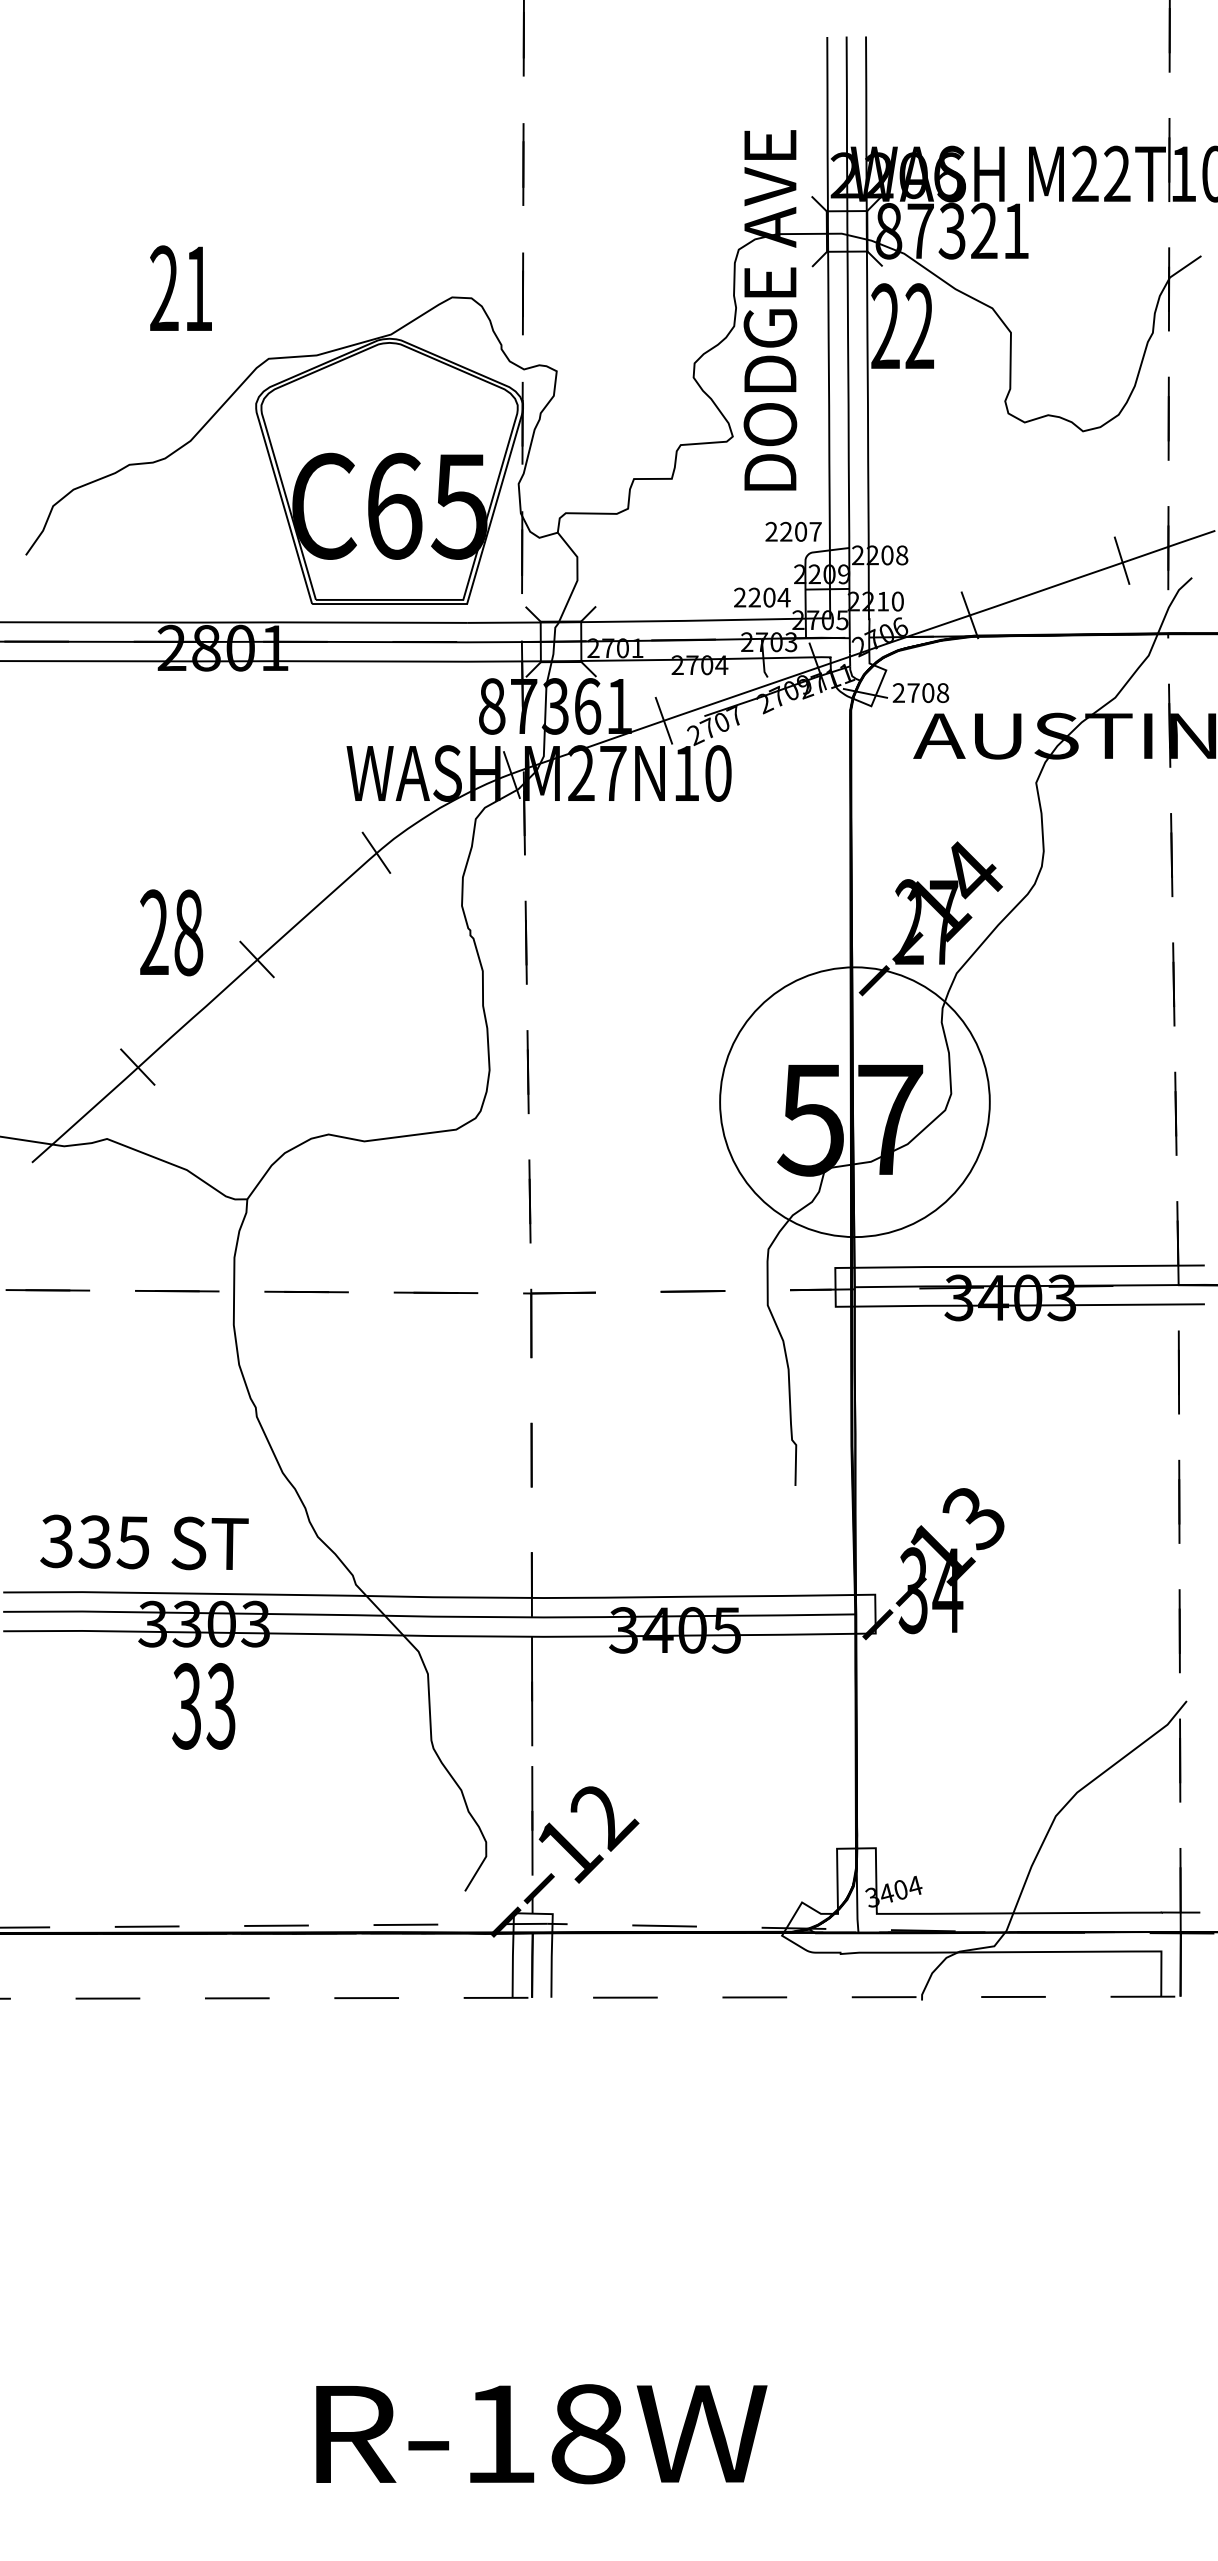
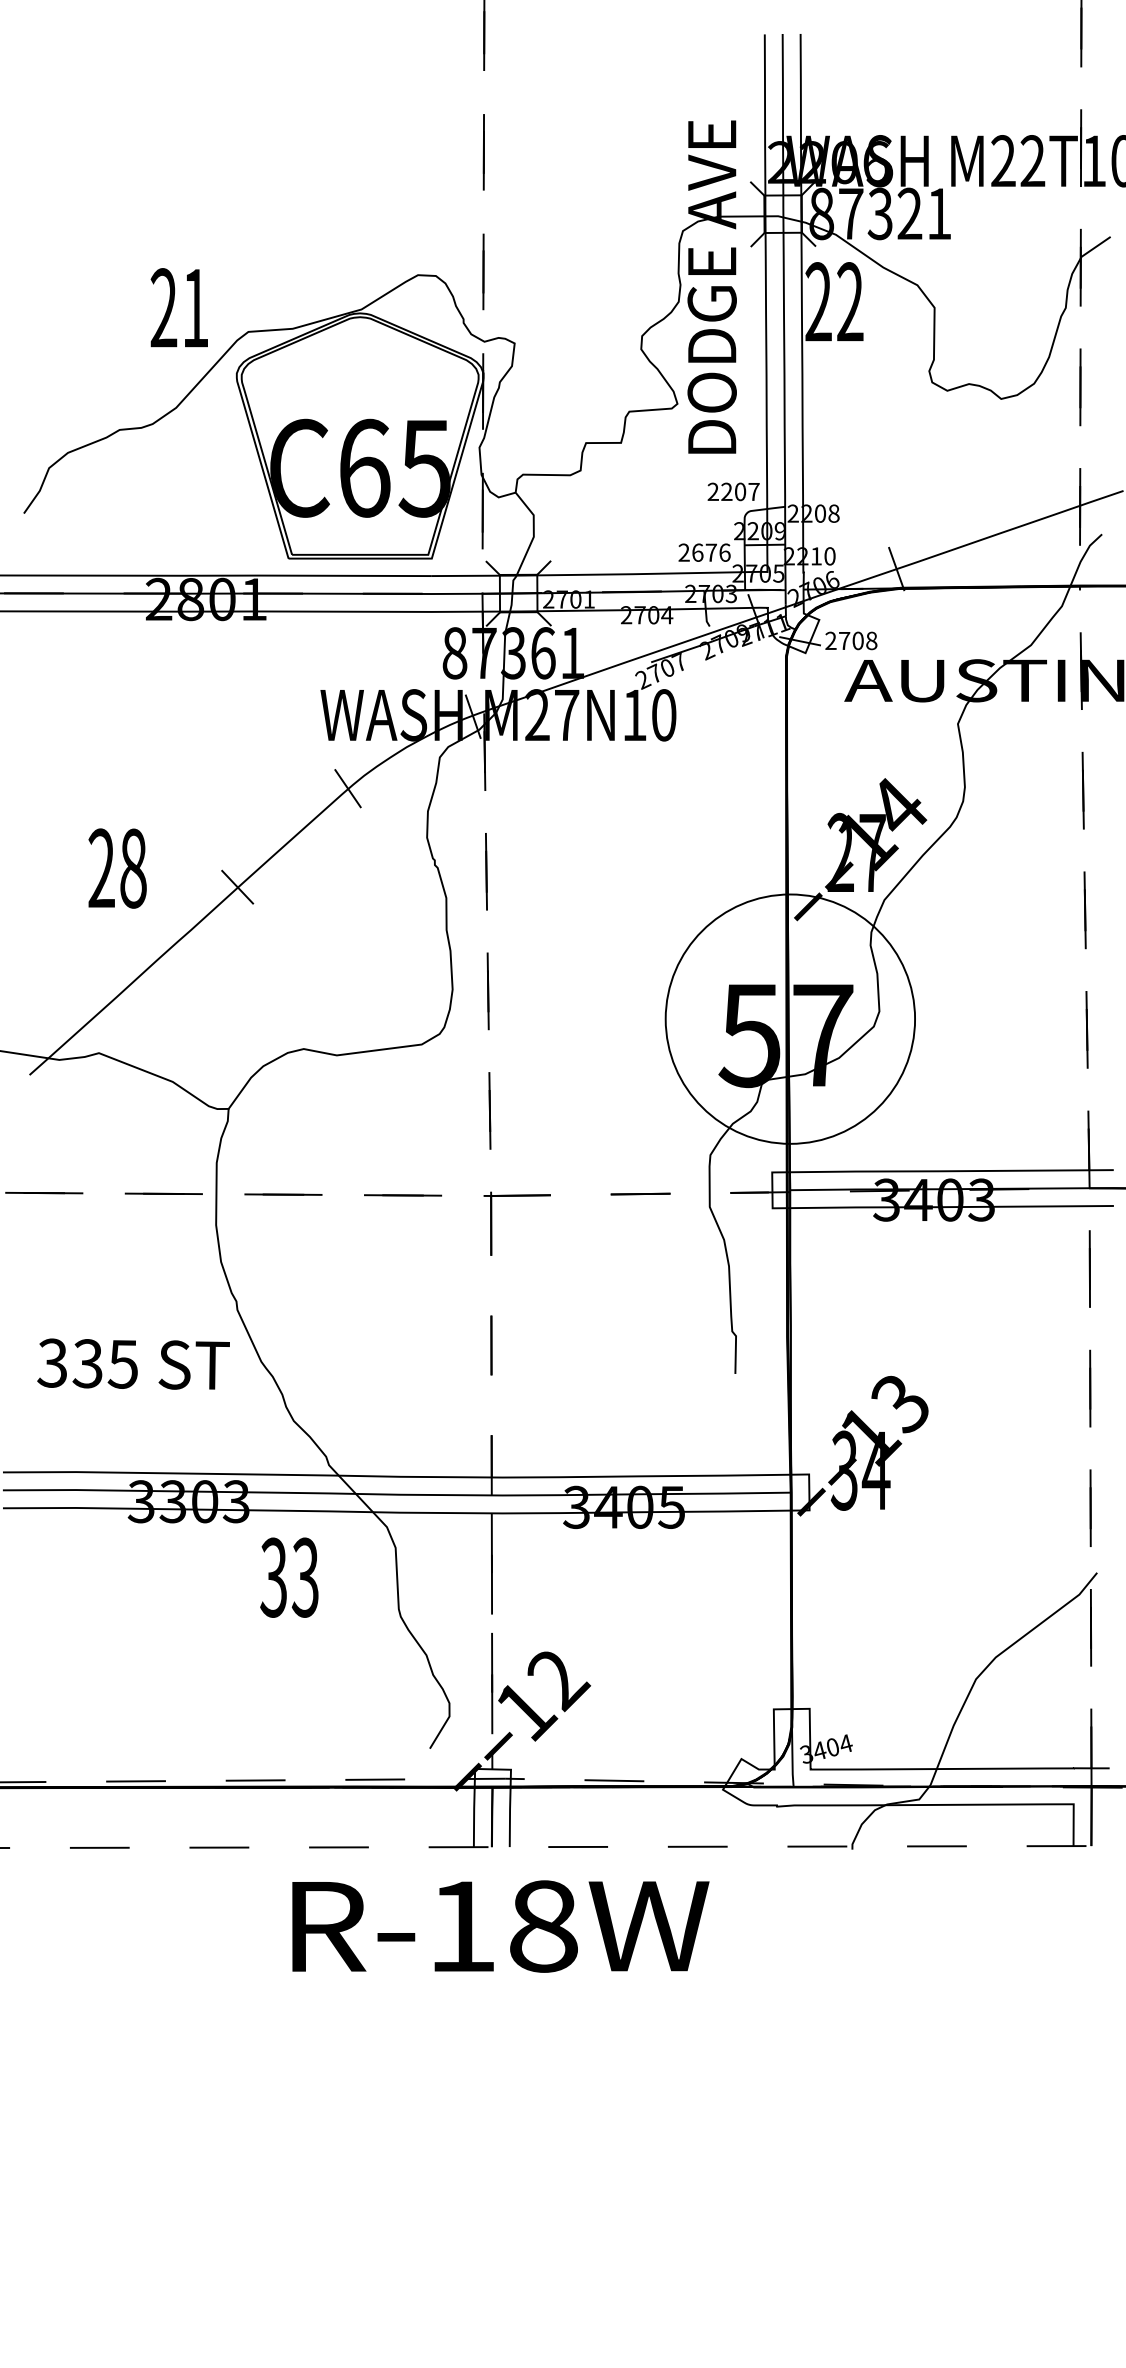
text: (180, 288) -> (178, 307), moved
line: (1122, 560) -> (1037, 518), removed
text: (769, 597) -> (711, 552), 2204 -> 2676
line: (663, 720) -> (613, 666), removed
text: (171, 932) -> (117, 868), moved
line: (136, 1066) -> (126, 986), removed
text: (144, 1541) -> (133, 1363), moved
text: (203, 1706) -> (289, 1577), moved
text: (541, 2434) -> (500, 1926), moved

